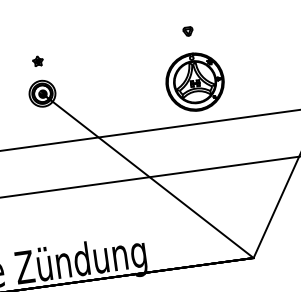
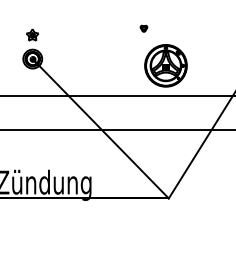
part: (37, 61) -> (32, 35), size x1.6
part: (194, 81) -> (165, 65), moved

